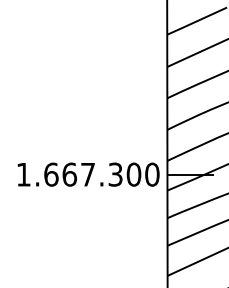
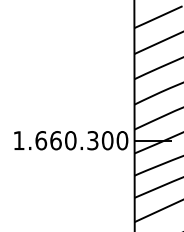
text: (87, 174) -> (70, 140), 1.667.300 -> 1.660.300

